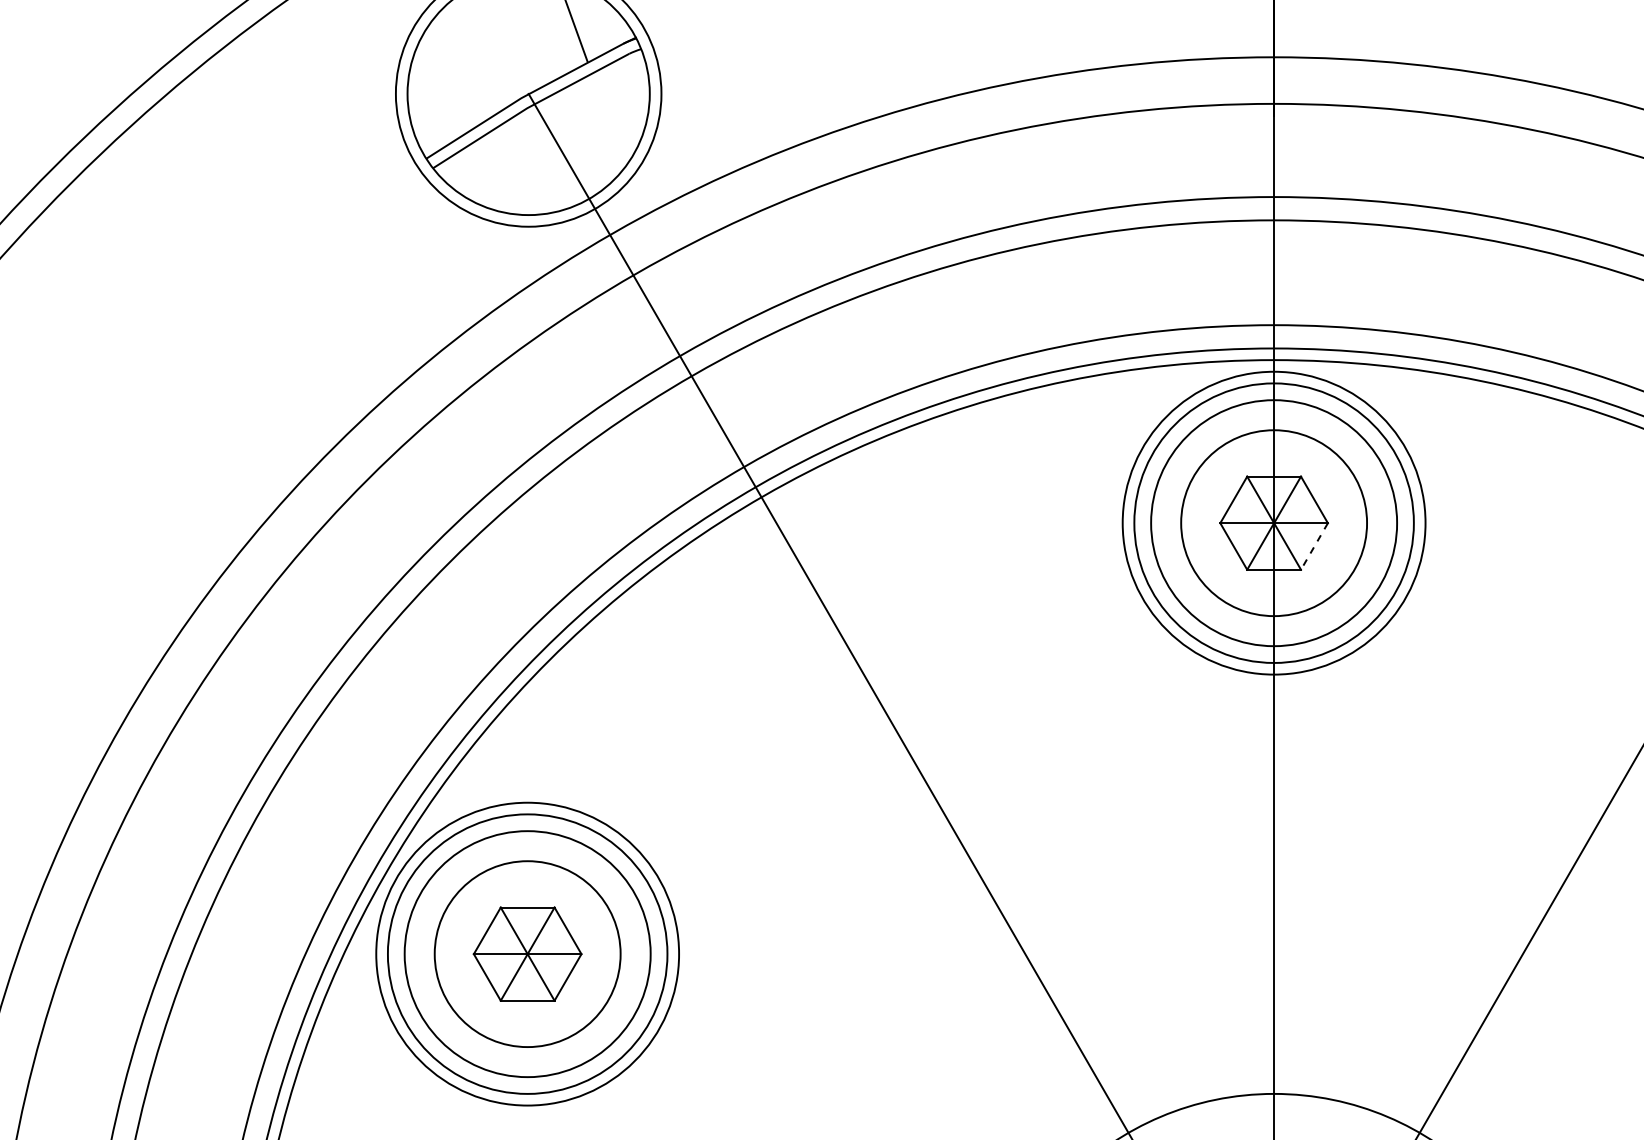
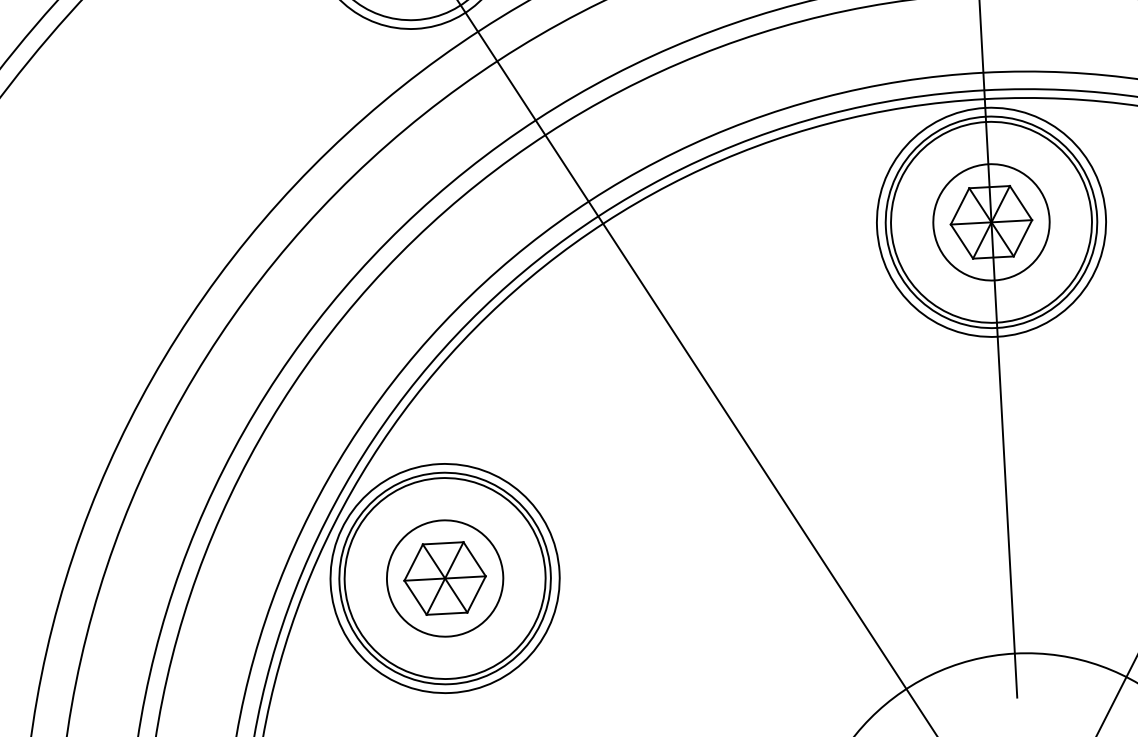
circle: (1273, 522) -> (991, 221), size x1.43
circle: (1273, 523) -> (991, 222), size x0.62
line: (1314, 546) -> (1022, 238), dashed -> solid
circle: (527, 953) -> (444, 578), size x1.43
circle: (527, 954) -> (445, 578), size x0.62

